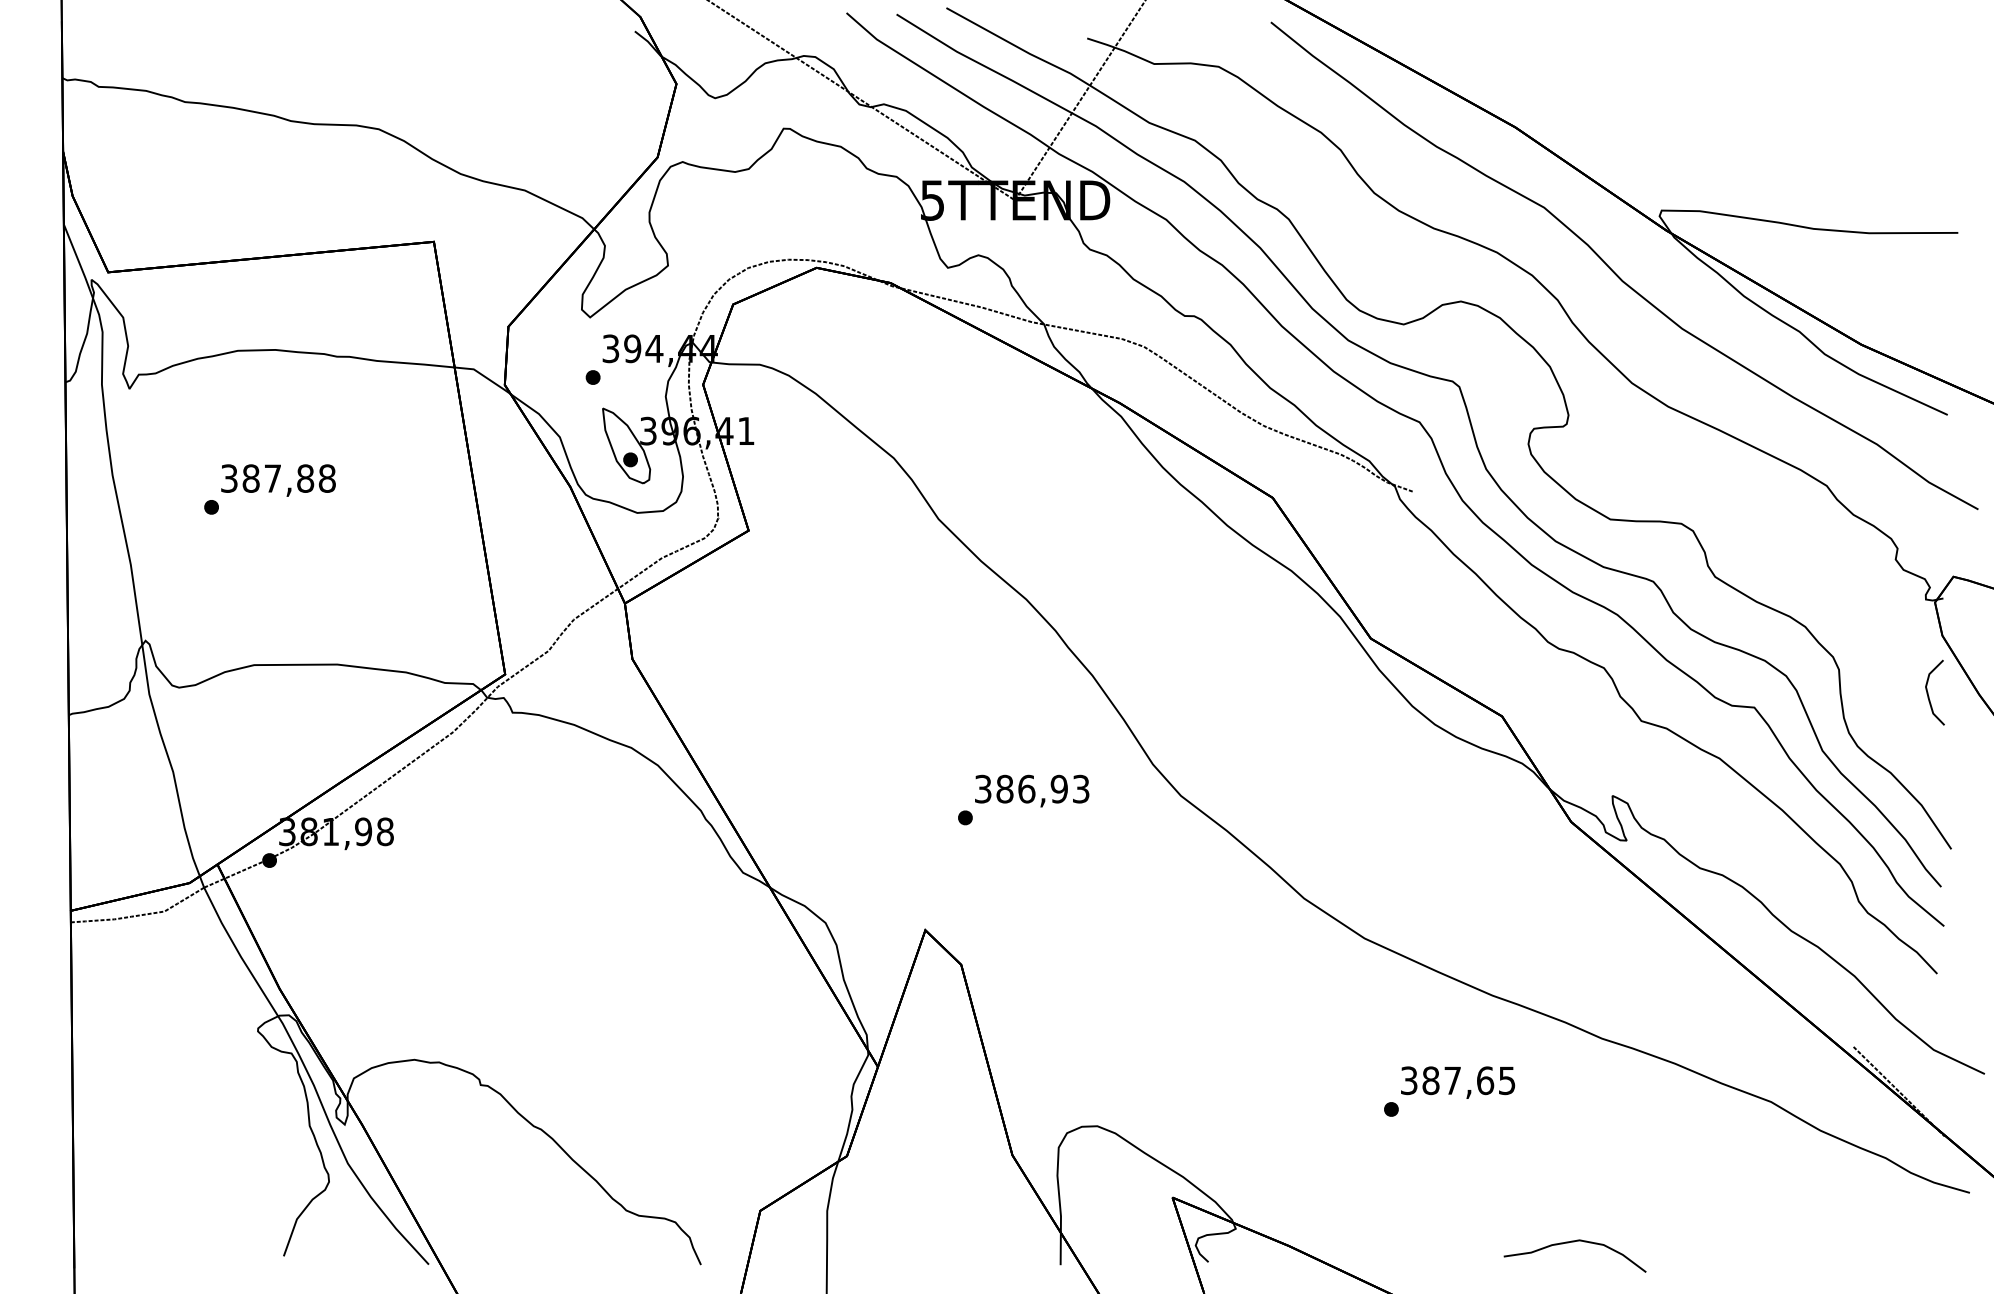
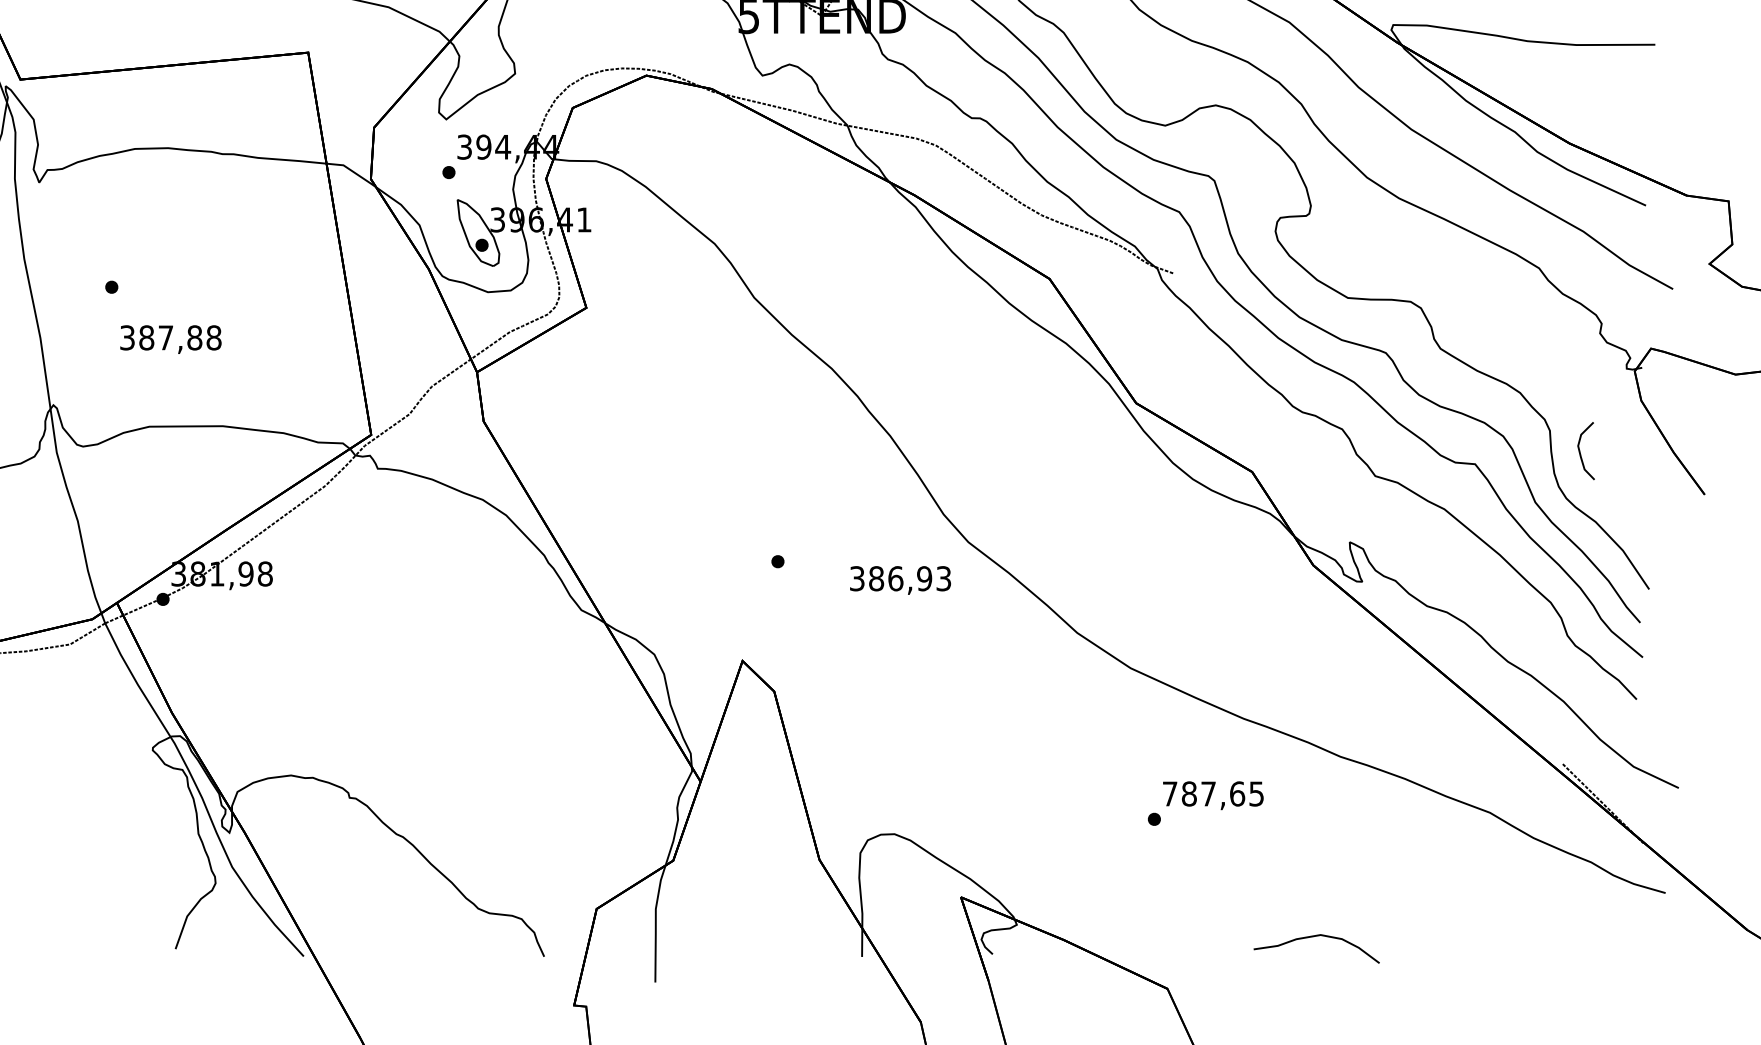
text: (278, 480) -> (170, 339), moved
curve: (1928, 692) -> (1580, 450), moved
text: (1032, 790) -> (900, 579), moved
text: (1409, 1080) -> (1170, 793), 387,65 -> 787,65

